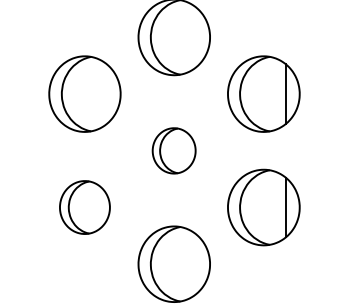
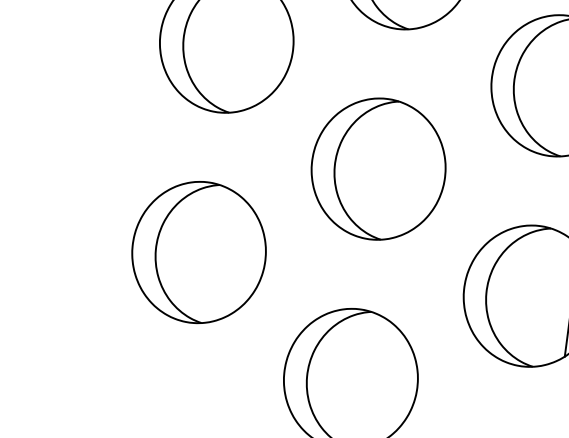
part: (173, 150) -> (377, 168), size x1.67
part: (84, 207) -> (198, 252), size x1.43

